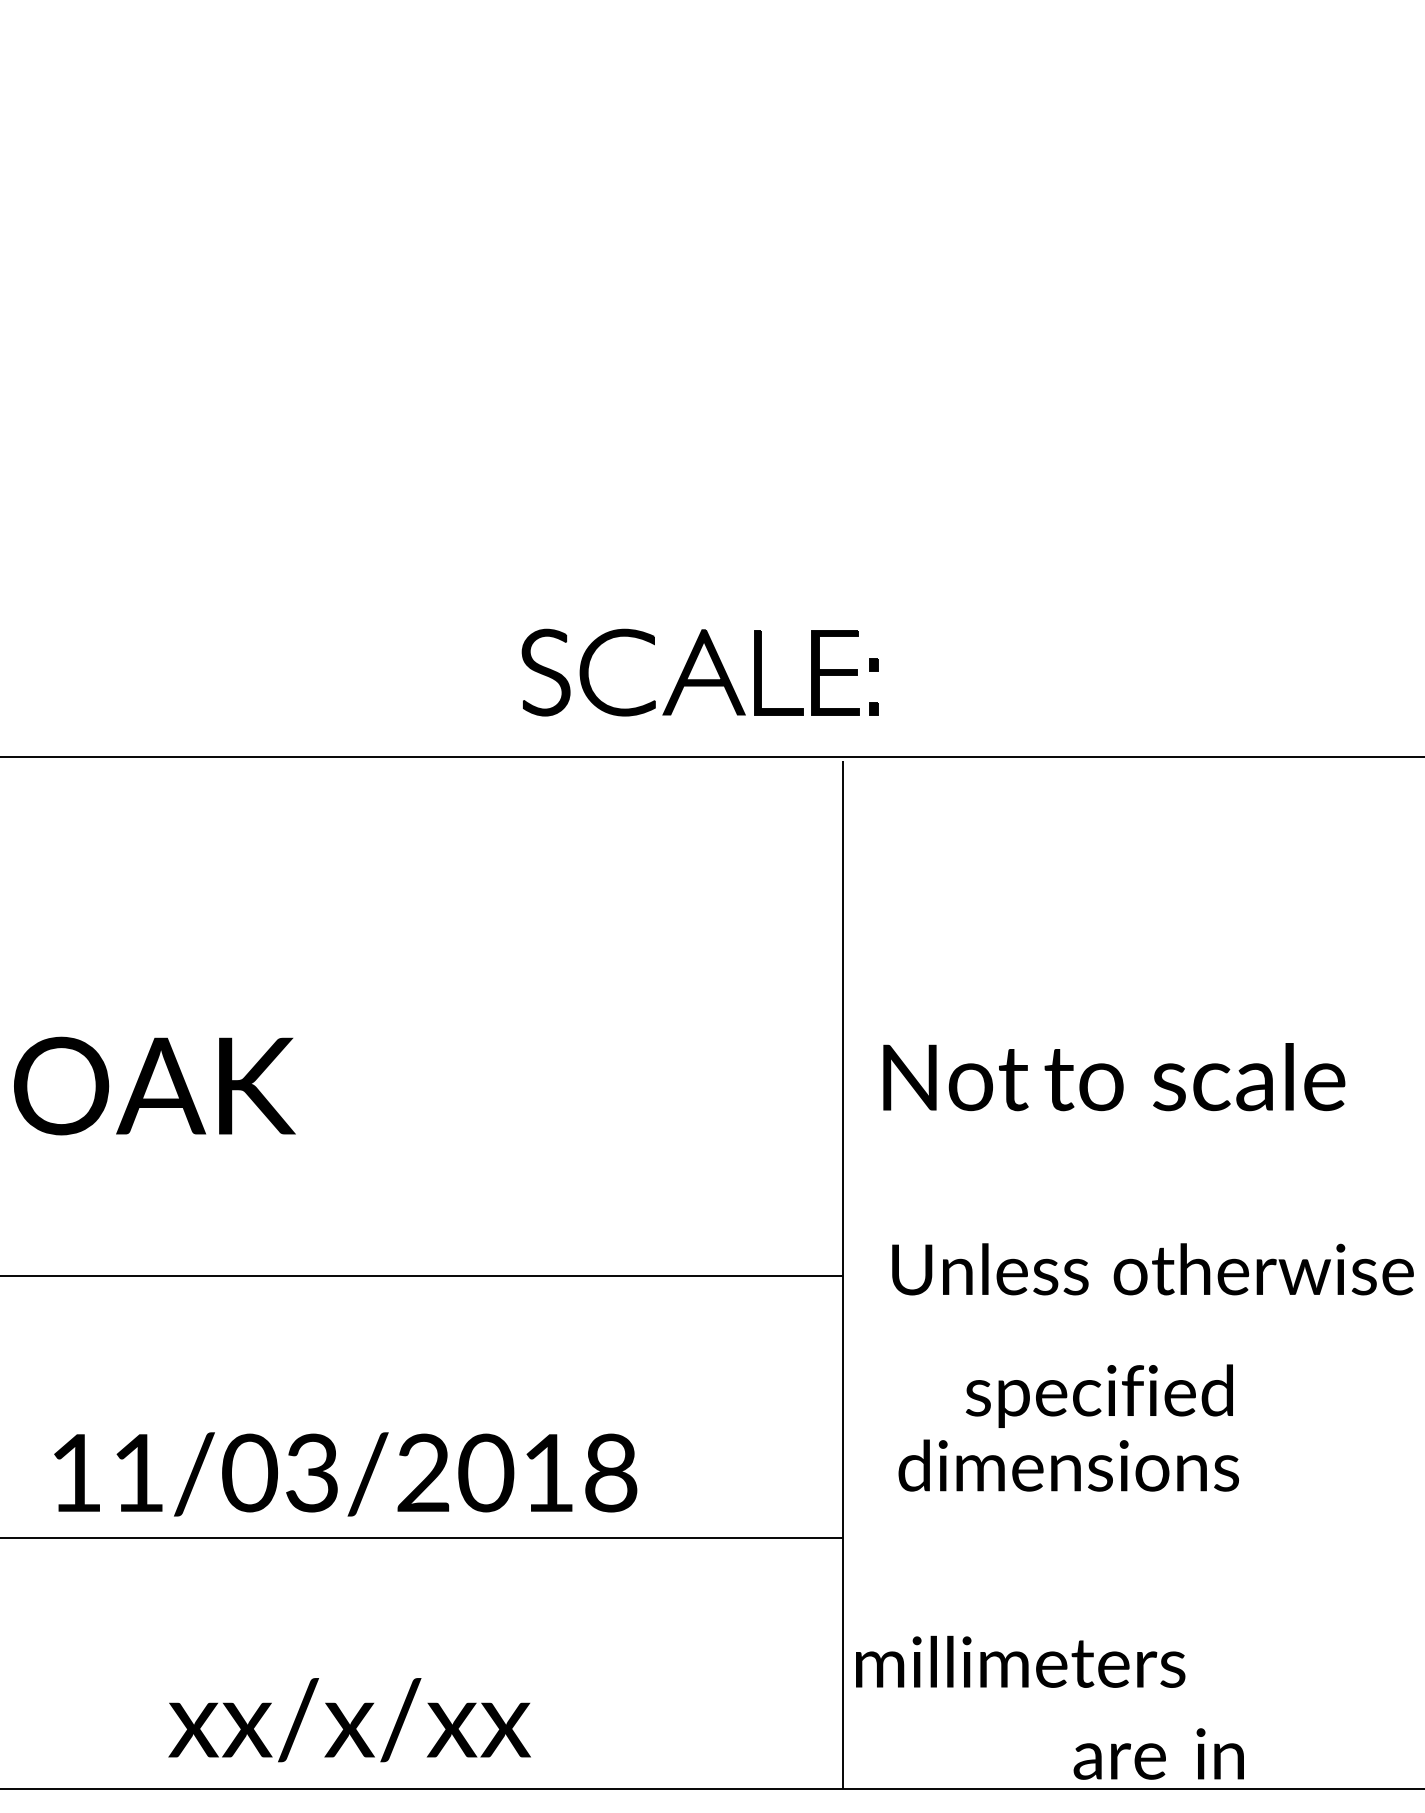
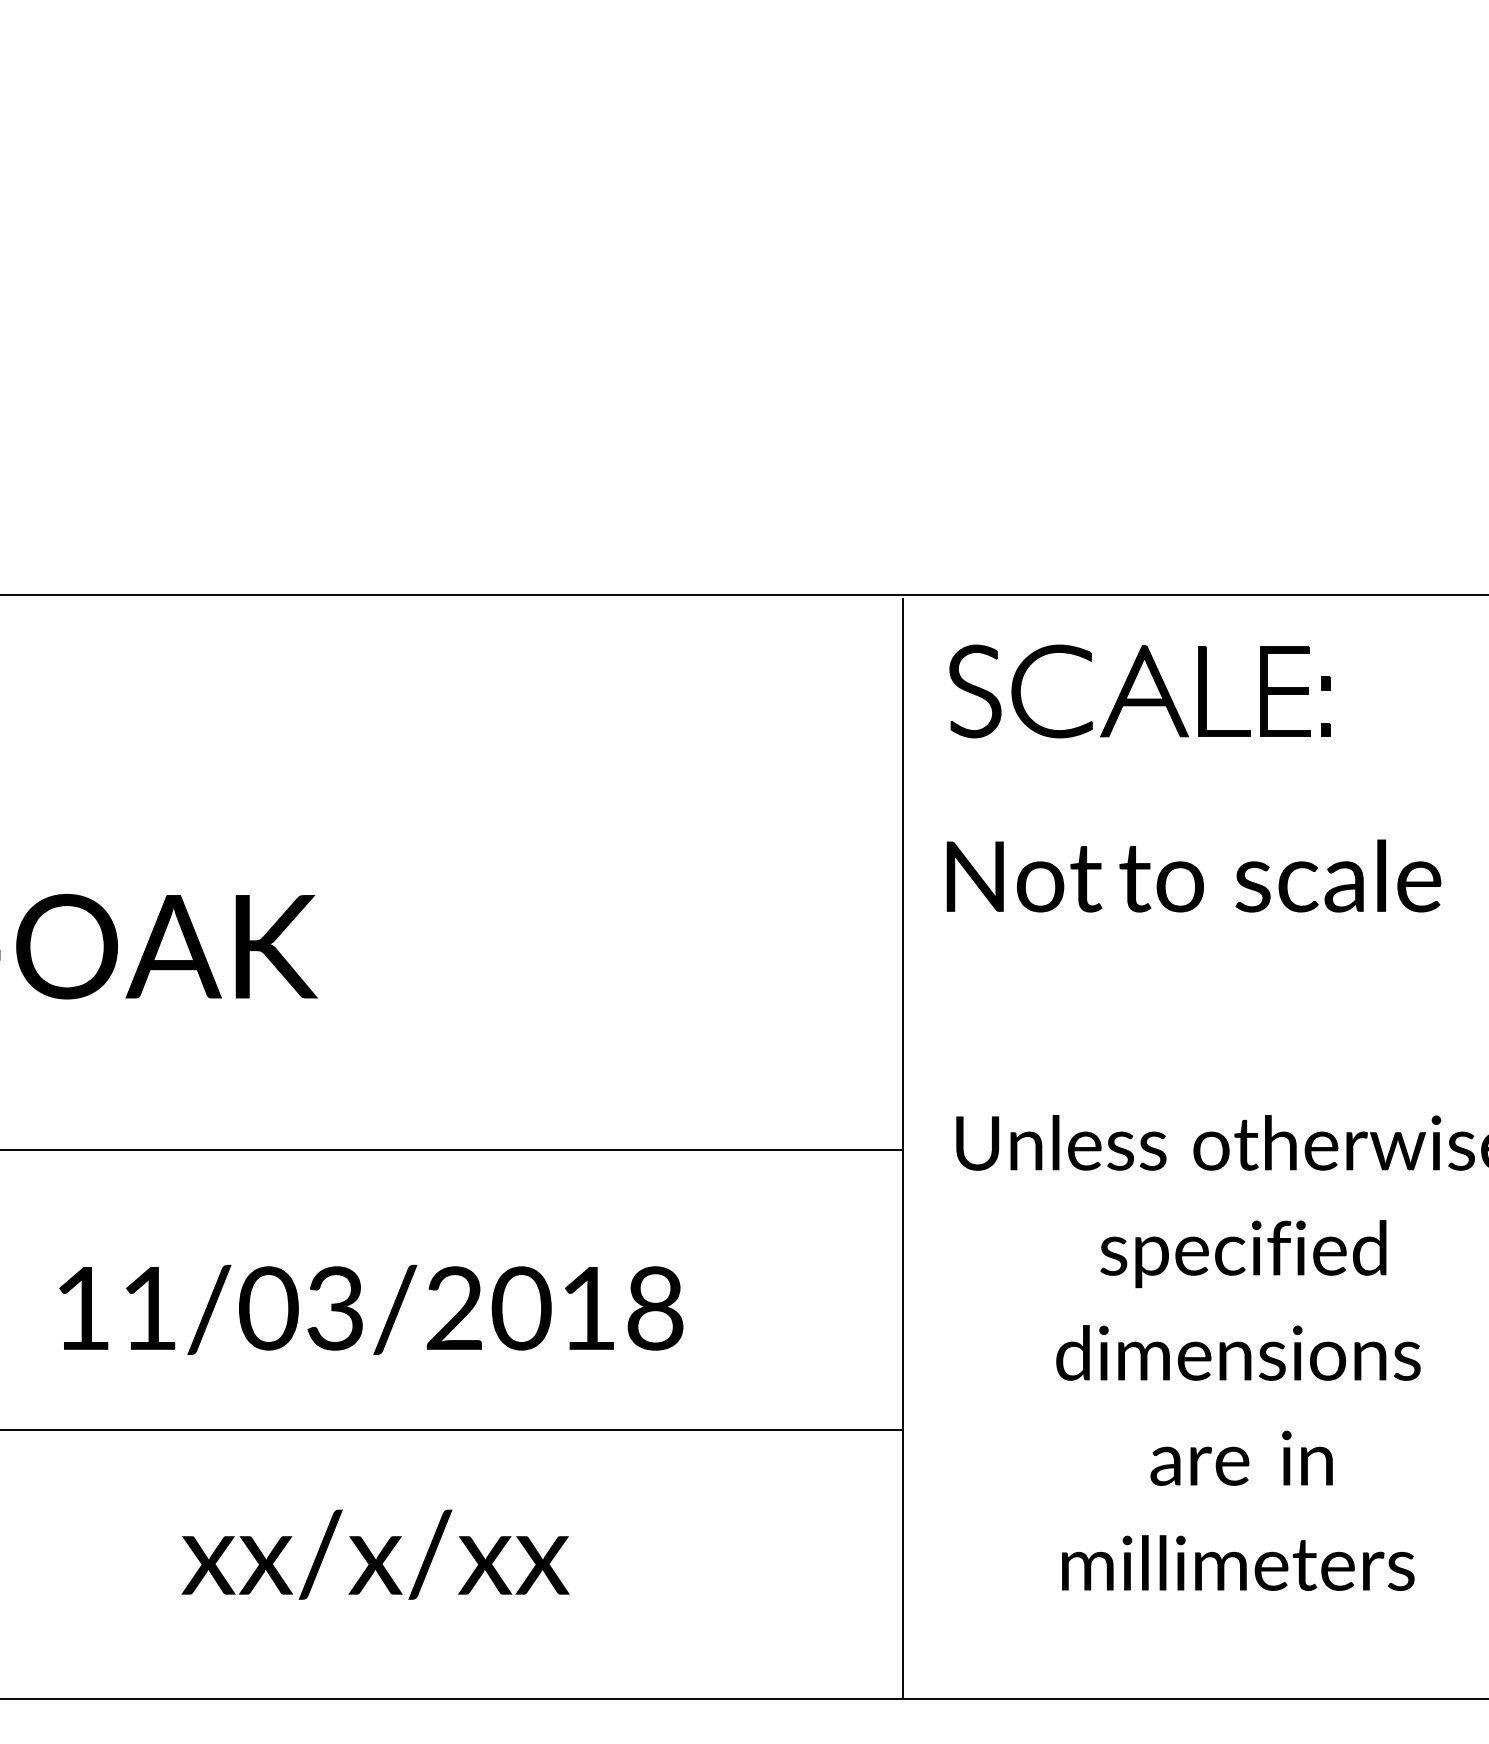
part: (699, 672) -> (1139, 691), moved
text: (1114, 1077) -> (1194, 876), moved
text: (1099, 1395) -> (1243, 1253), moved
text: (1068, 1465) -> (1238, 1352), moved
text: (345, 1474) -> (371, 1310), moved
text: (1020, 1661) -> (1238, 1562), moved
text: (349, 1720) -> (375, 1555), moved
text: (1158, 1753) -> (1241, 1457), moved

